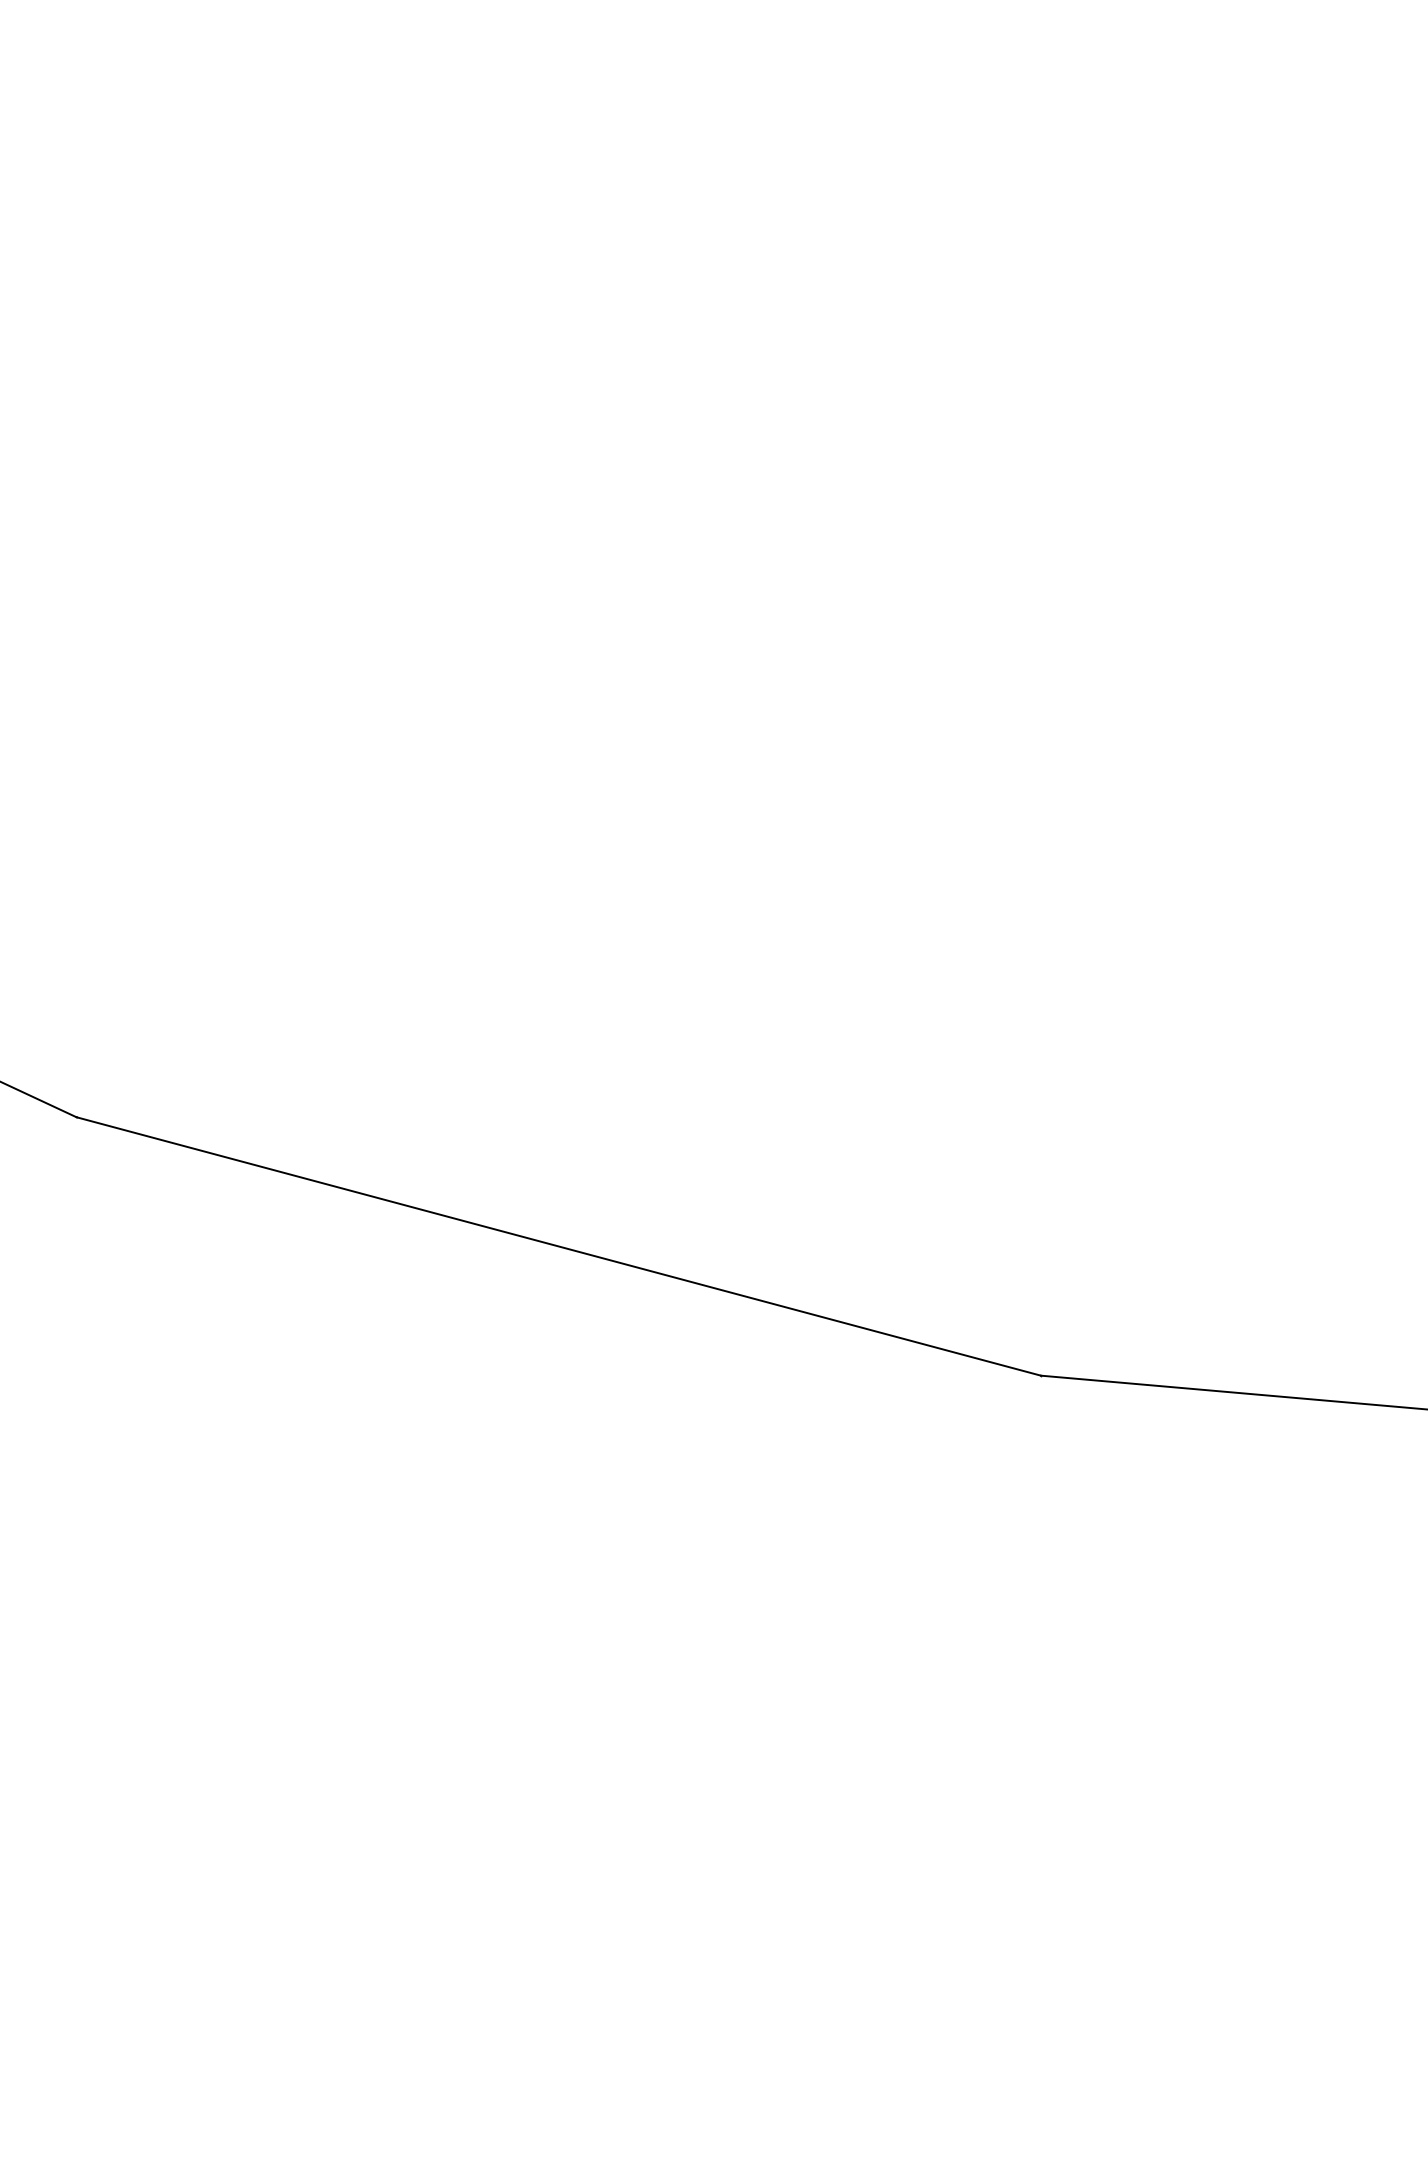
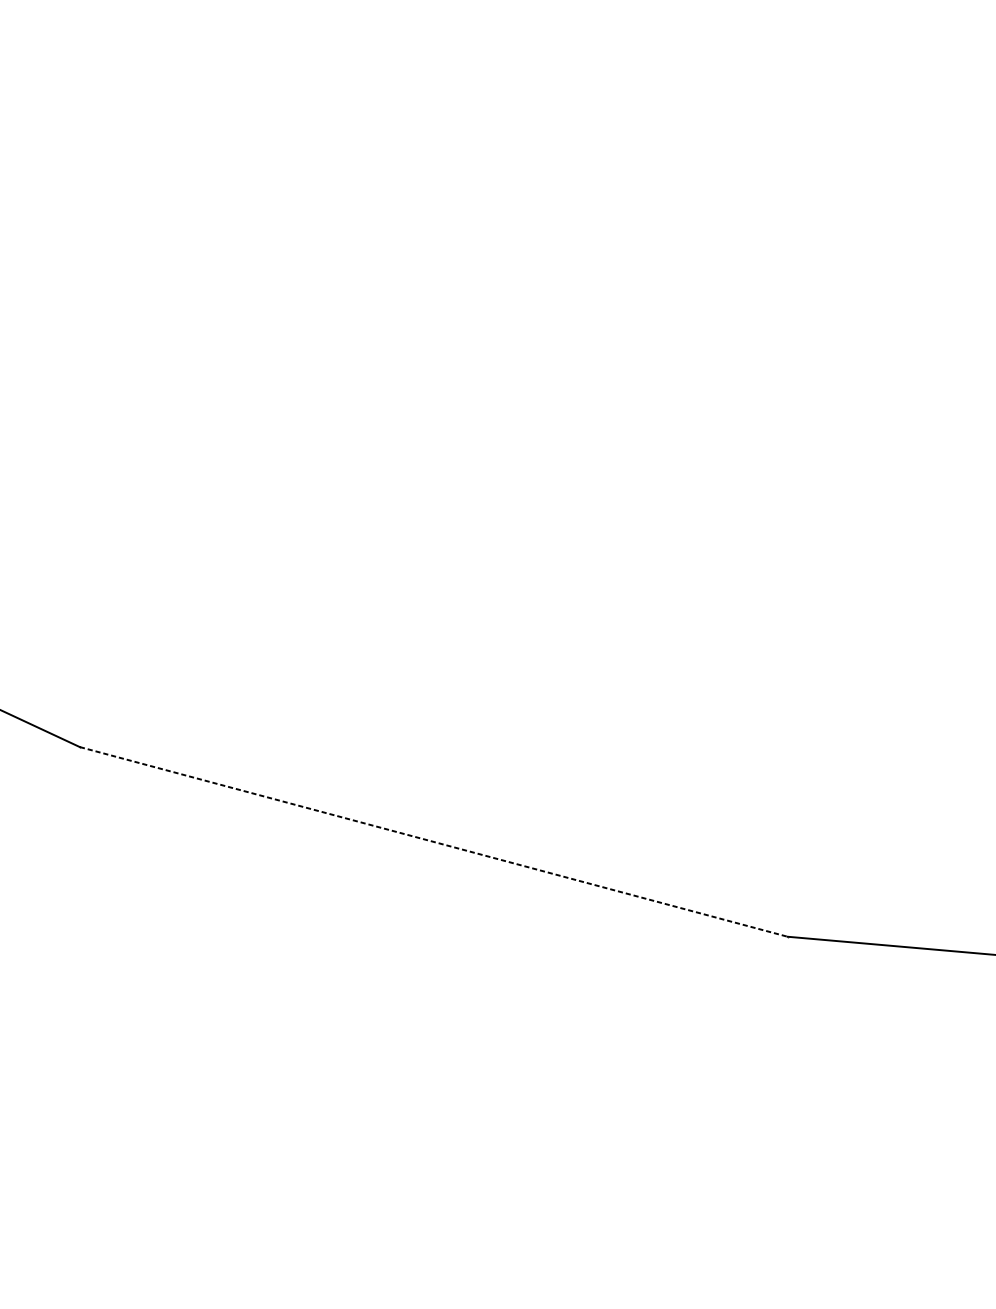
line: (559, 1246) -> (434, 841), solid -> dashed

